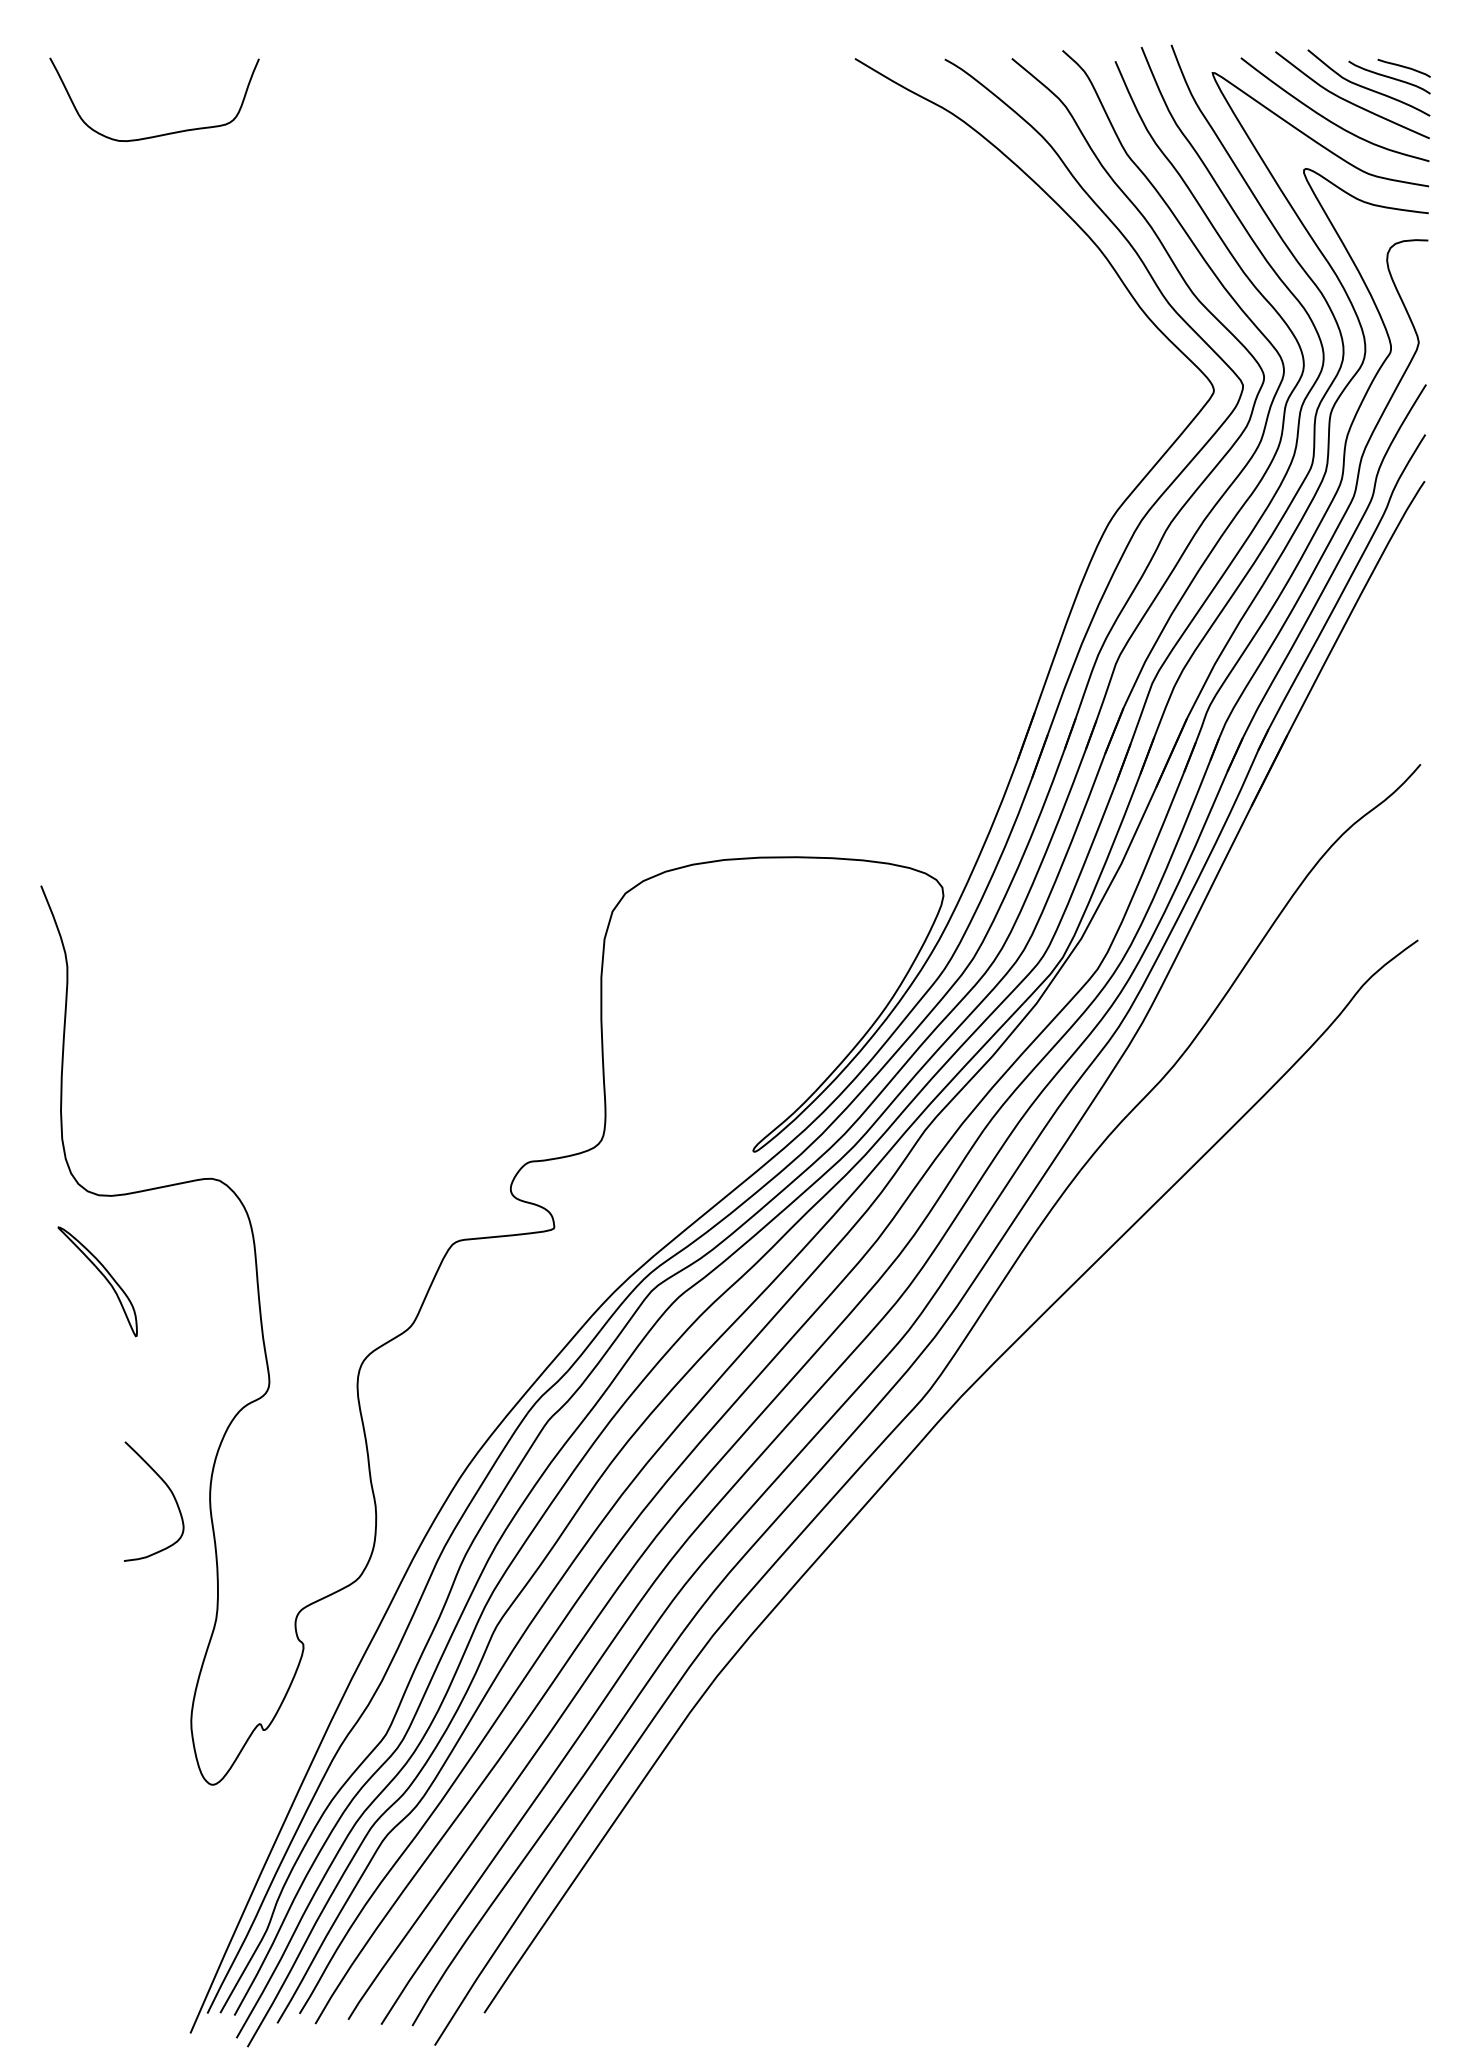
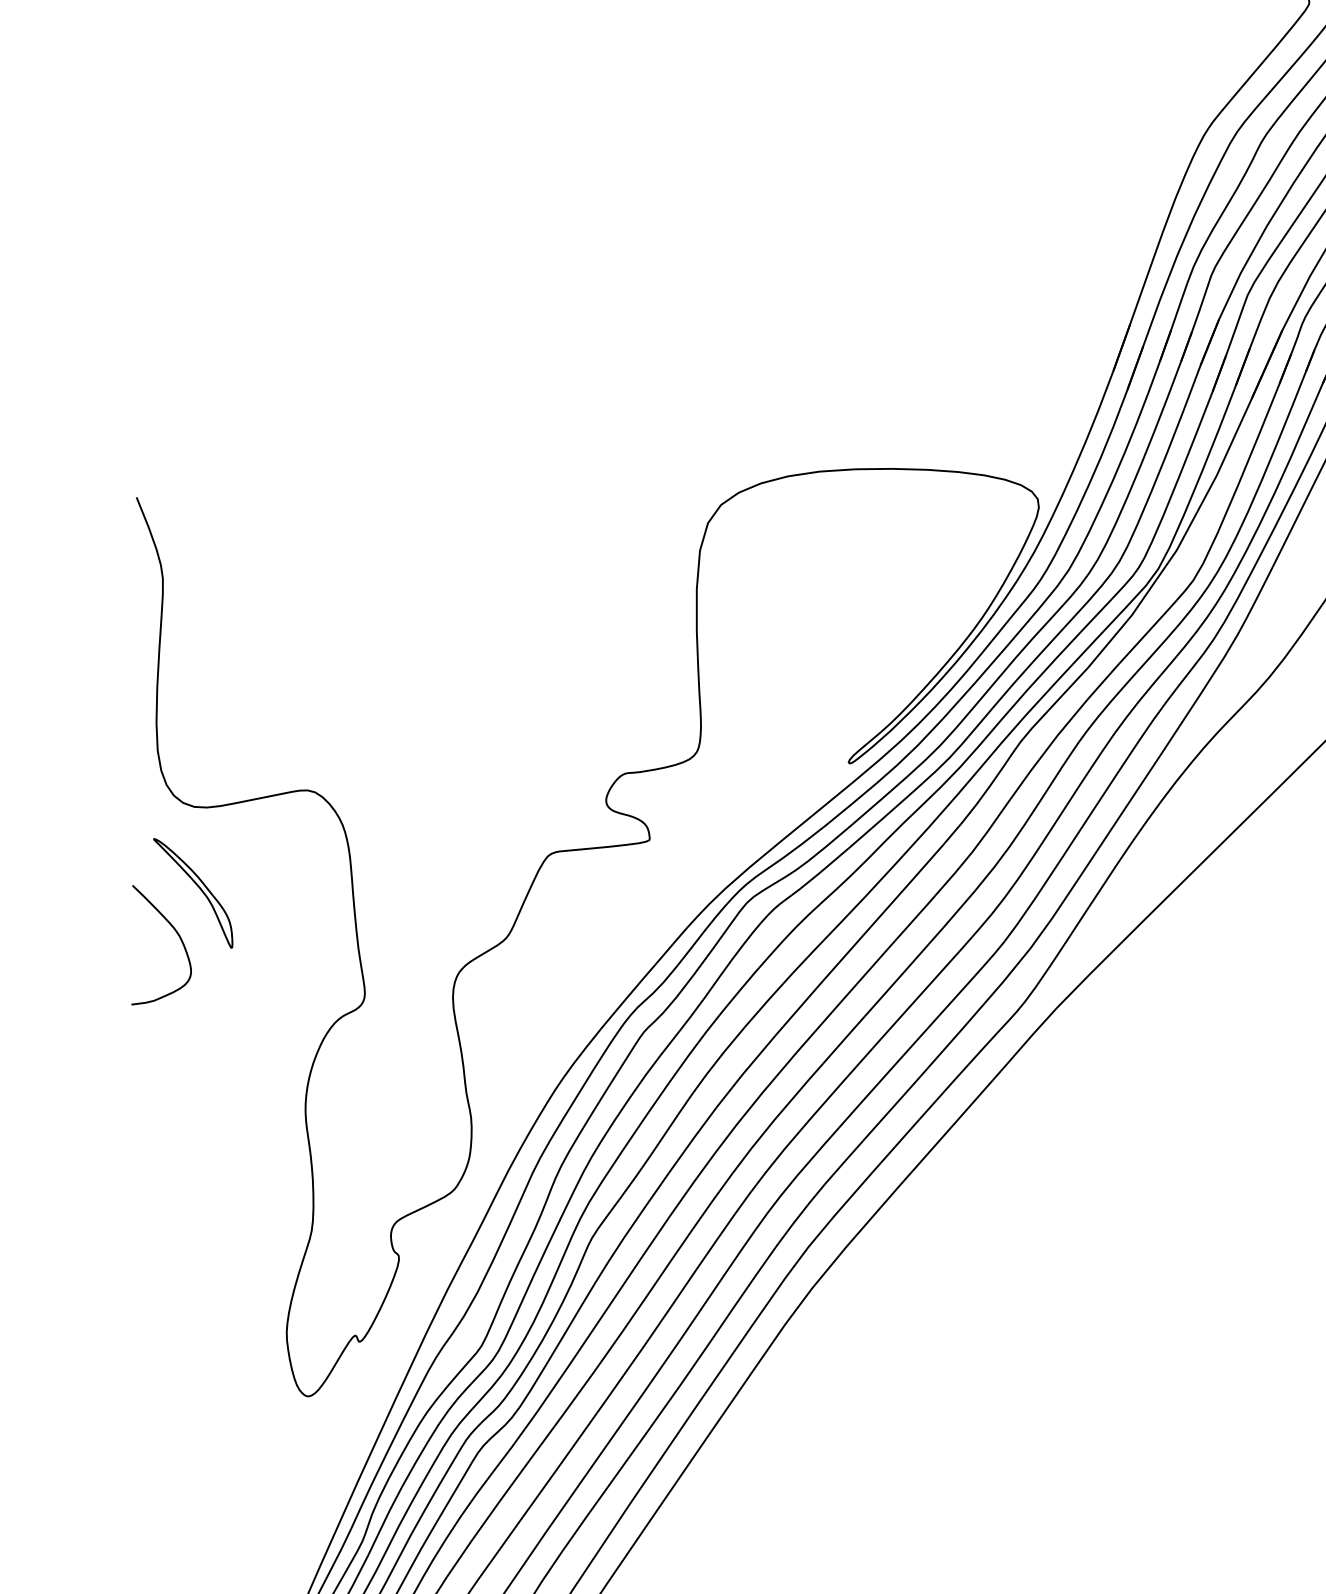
curve: (170, 1492) -> (177, 936), moved

